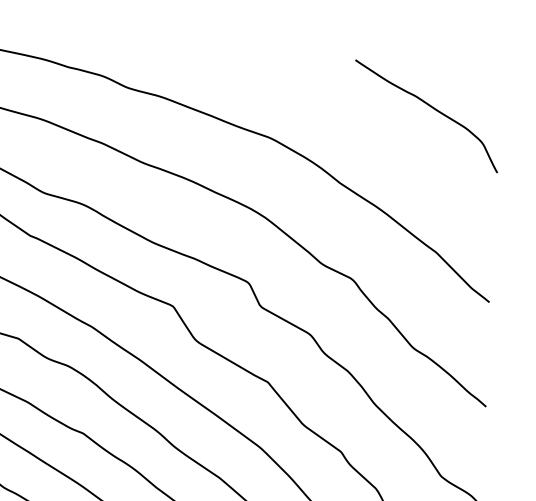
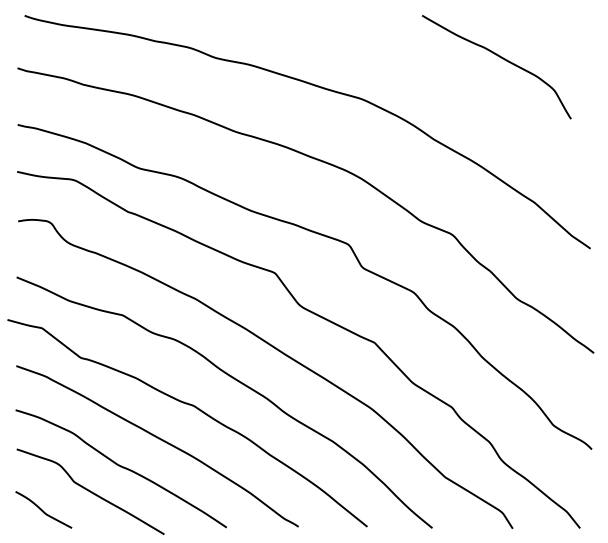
curve: (432, 109) -> (502, 59), moved

